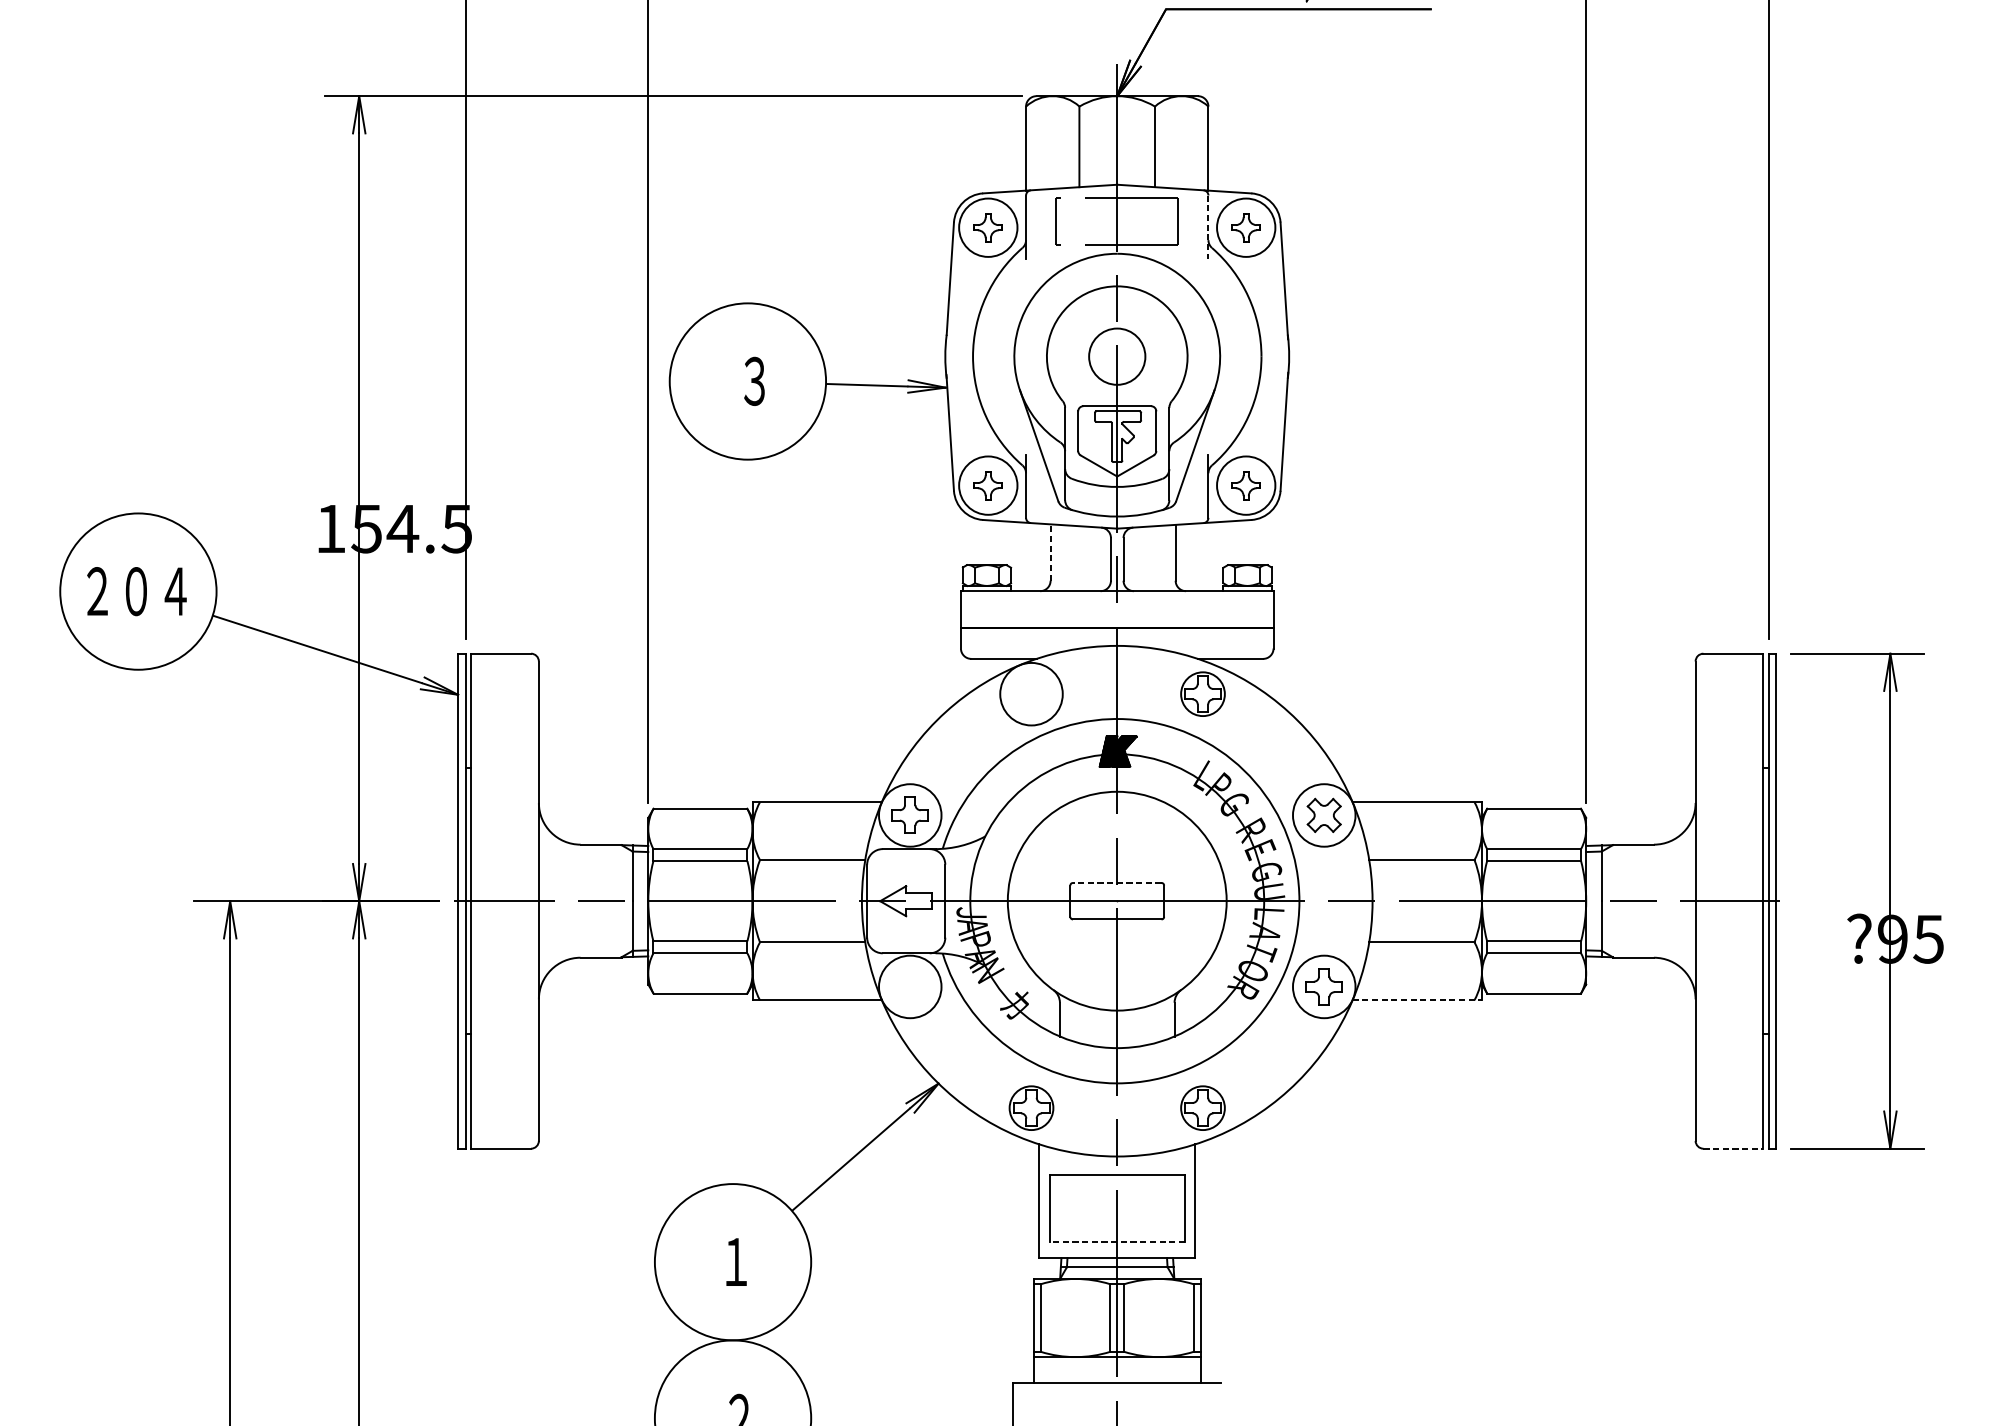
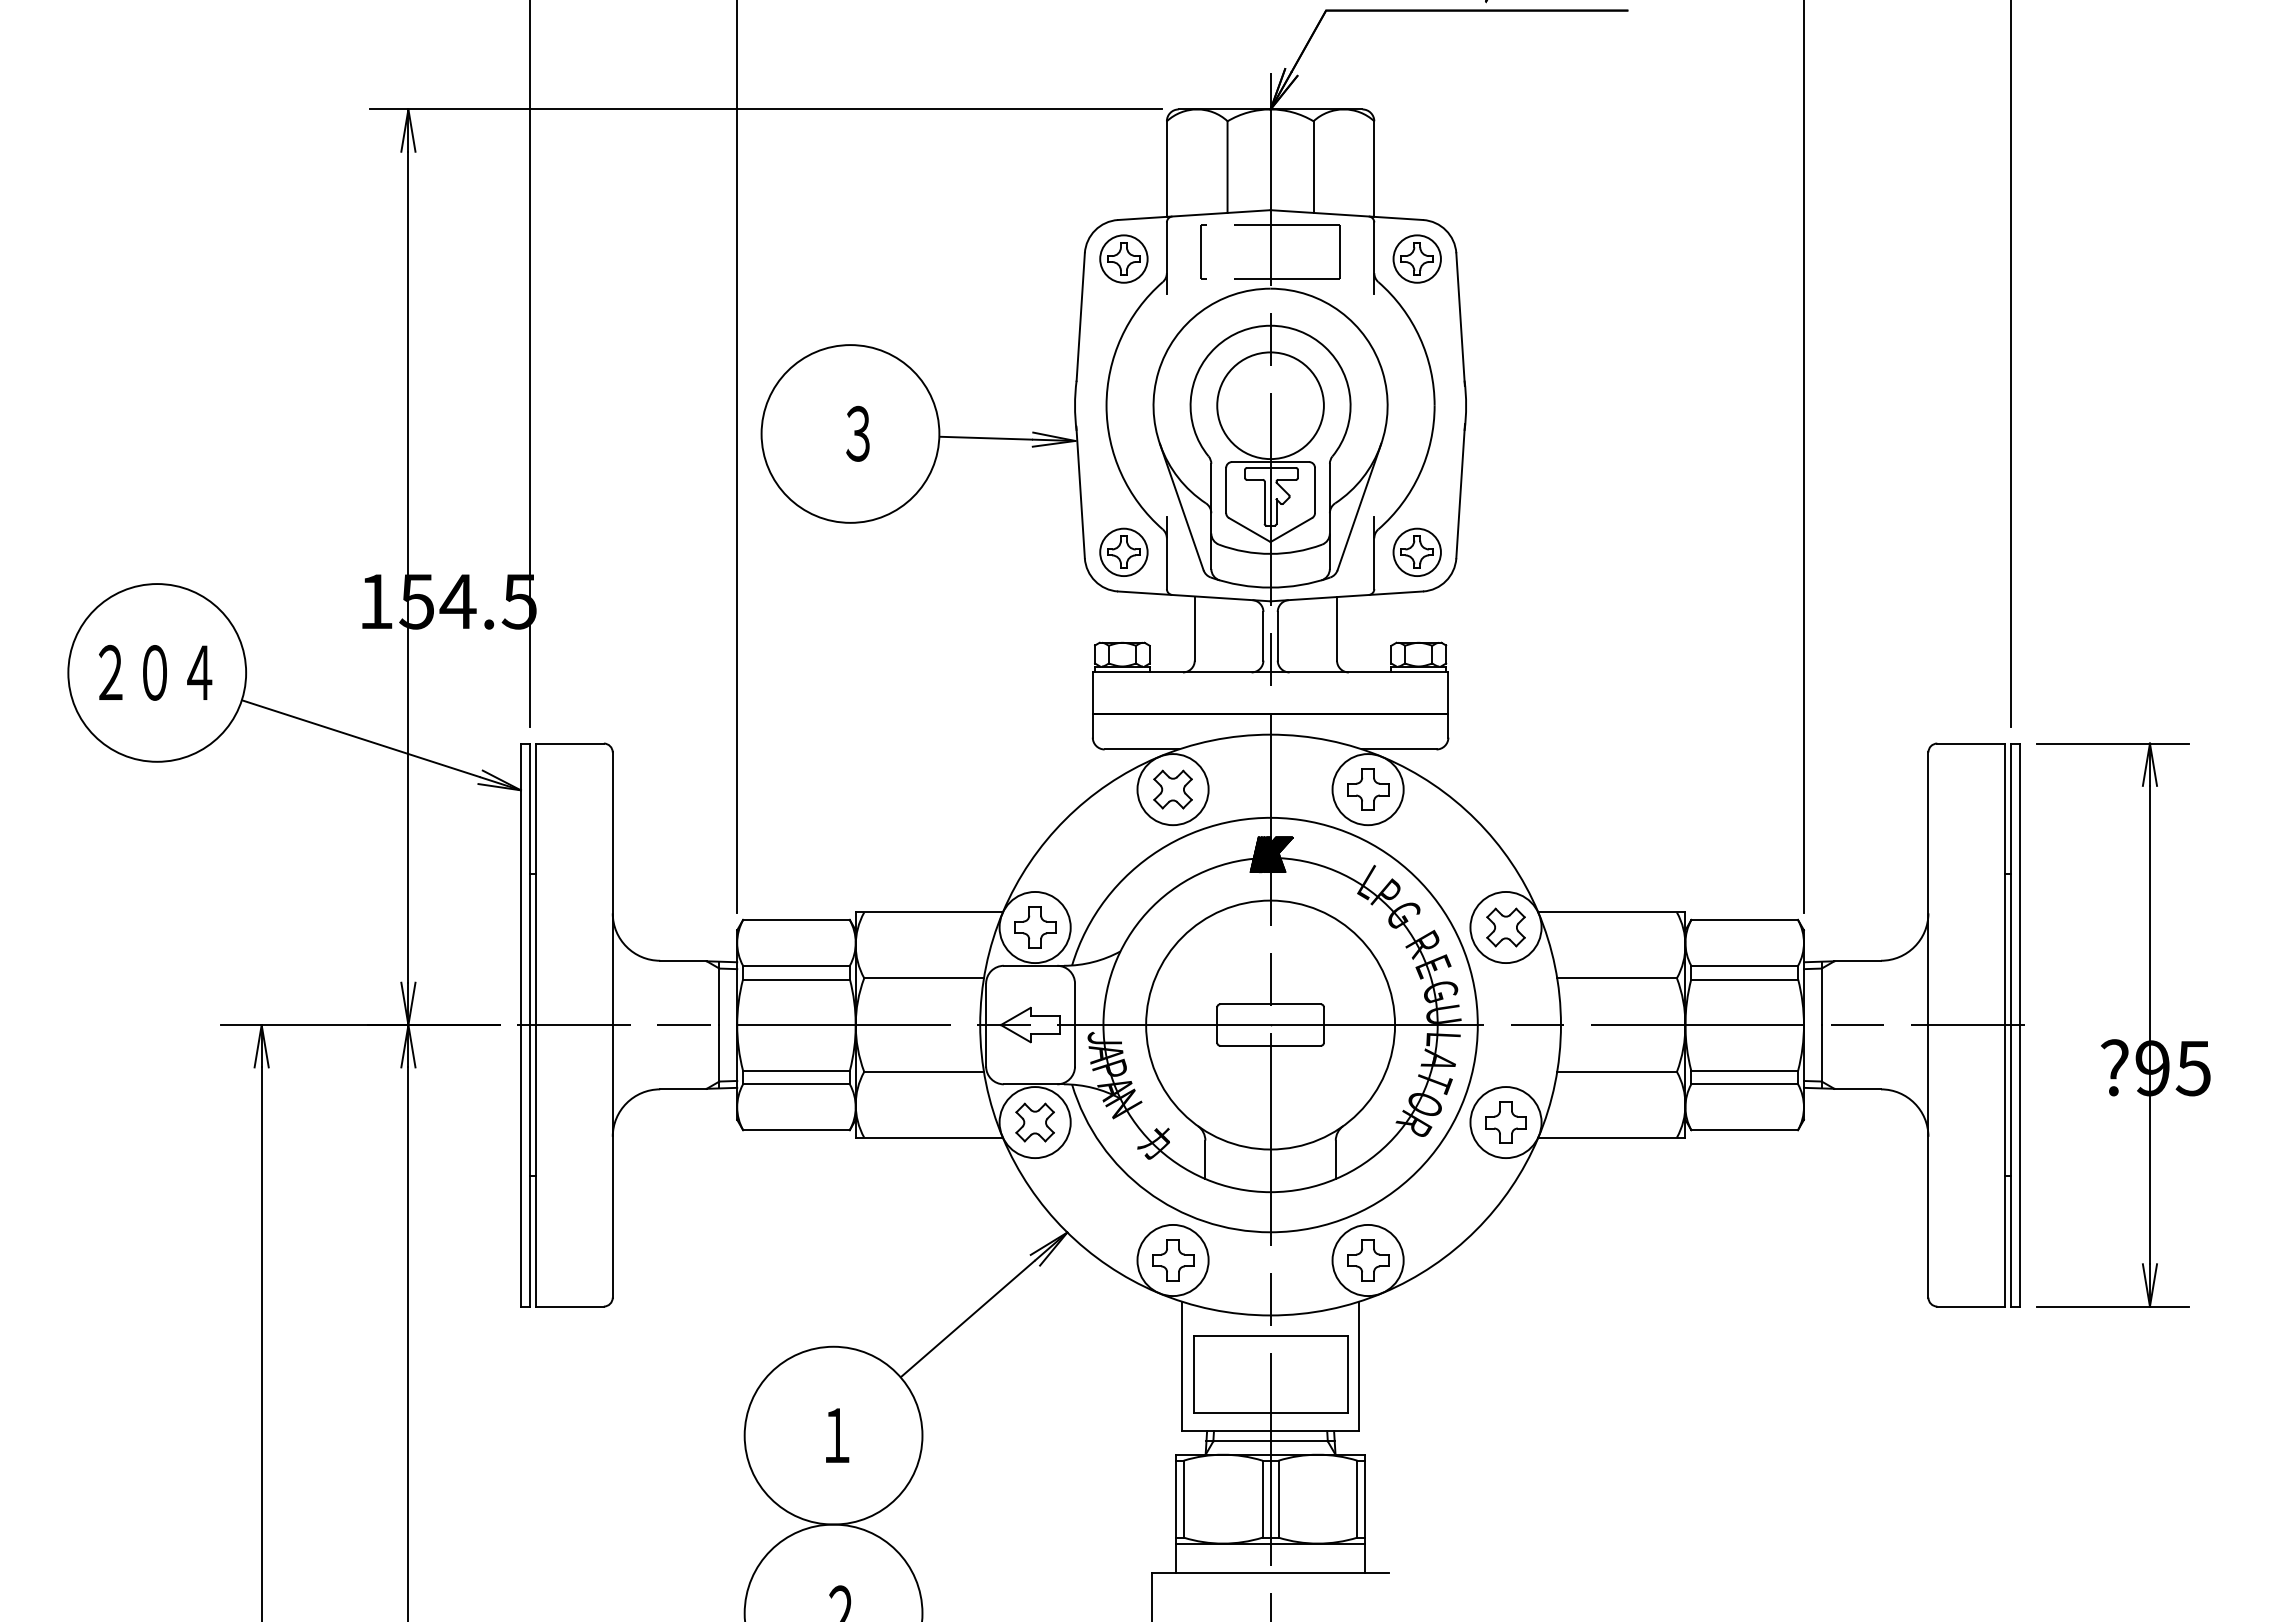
circle: (987, 227) -> (1123, 258), size x0.71
line: (1208, 227) -> (1374, 258), dashed -> solid
circle: (1245, 227) -> (1416, 258), size x0.71
circle: (1117, 356) -> (1270, 405), size x1.67
circle: (987, 485) -> (1123, 552), size x0.71
circle: (1245, 485) -> (1416, 552), size x0.71
line: (1050, 552) -> (1194, 628), dashed -> solid
part: (1031, 694) -> (1172, 789), added
circle: (1202, 694) -> (1367, 789), size x1.43
line: (1117, 883) -> (1270, 1004), dashed -> solid
part: (909, 986) -> (1034, 1122), added
line: (1416, 1000) -> (1611, 1137), dashed -> solid
circle: (1031, 1108) -> (1172, 1260), size x1.43
circle: (1202, 1108) -> (1367, 1260), size x1.43
line: (1733, 1148) -> (1971, 1306), dashed -> solid
line: (1117, 1242) -> (1270, 1413), dashed -> solid

